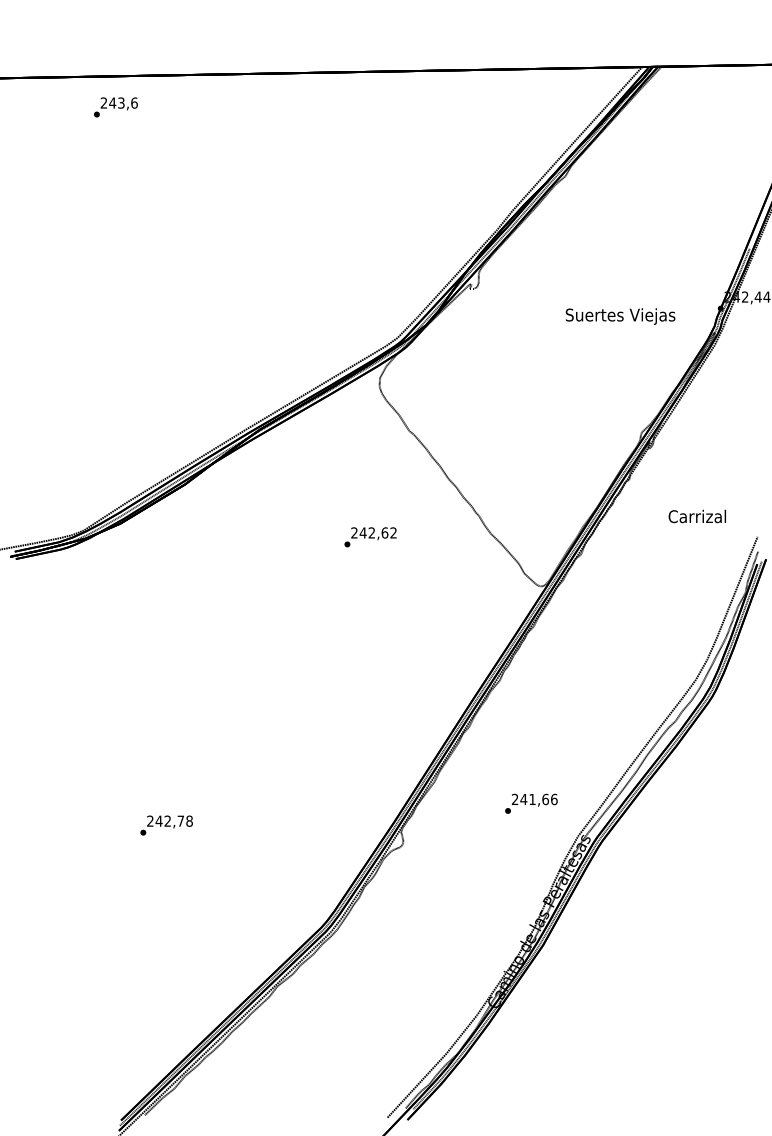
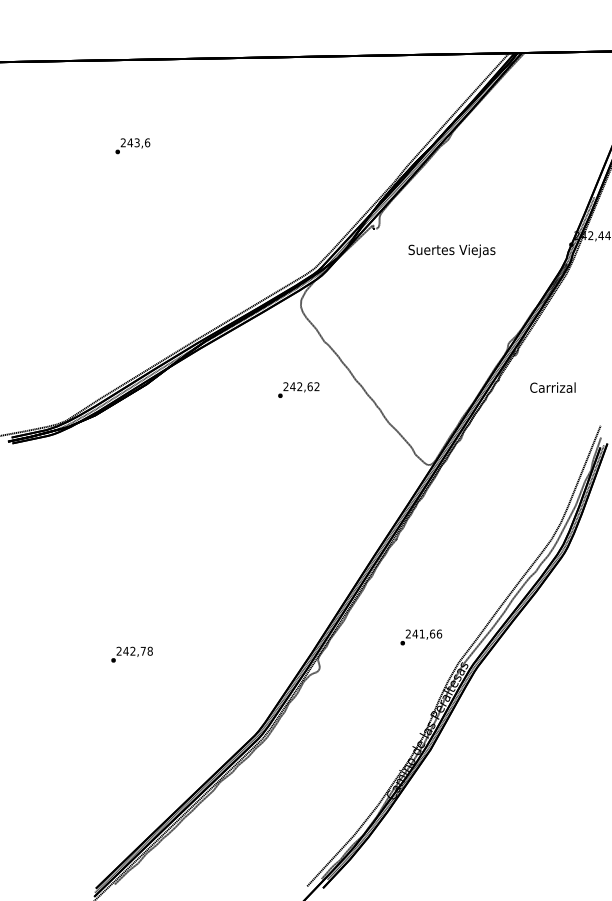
text: (115, 107) -> (132, 146), moved
text: (619, 315) -> (451, 250), moved
text: (696, 516) -> (552, 387), moved
text: (370, 536) -> (298, 389), moved

